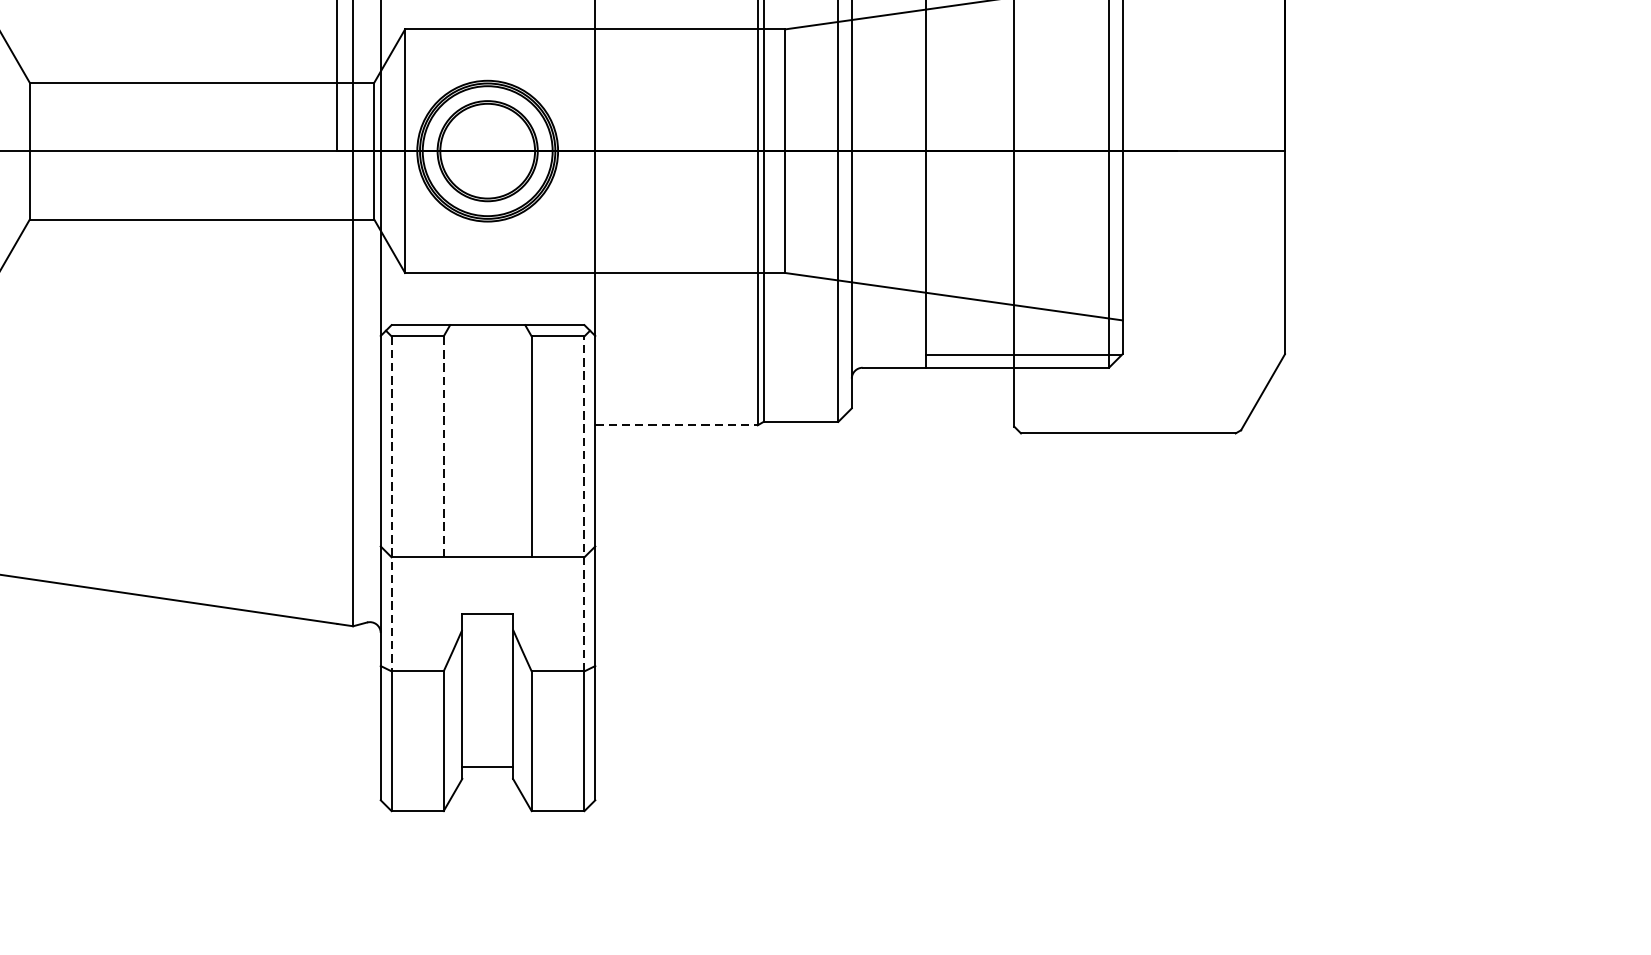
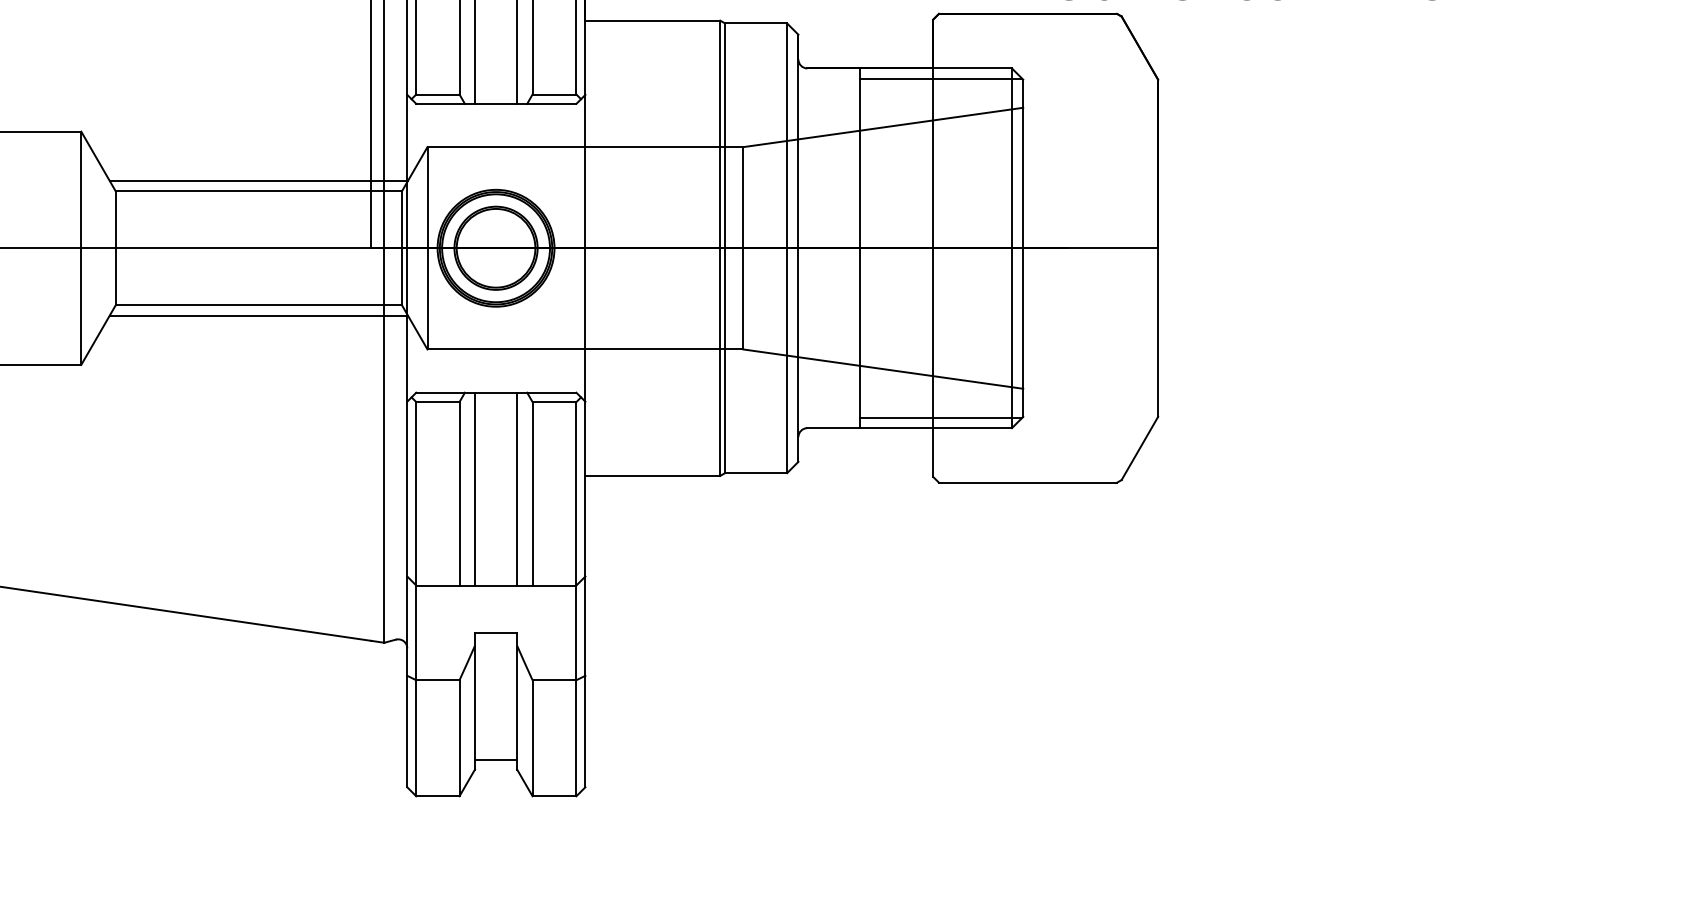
line: (201, 69) -> (258, 180), added
line: (201, 232) -> (258, 315), added
line: (677, 424) -> (653, 475), dashed -> solid
line: (461, 440) -> (474, 488), added
line: (513, 440) -> (517, 488), added
line: (443, 446) -> (459, 493), dashed -> solid
line: (584, 503) -> (576, 540), dashed -> solid
line: (391, 504) -> (416, 541), dashed -> solid

